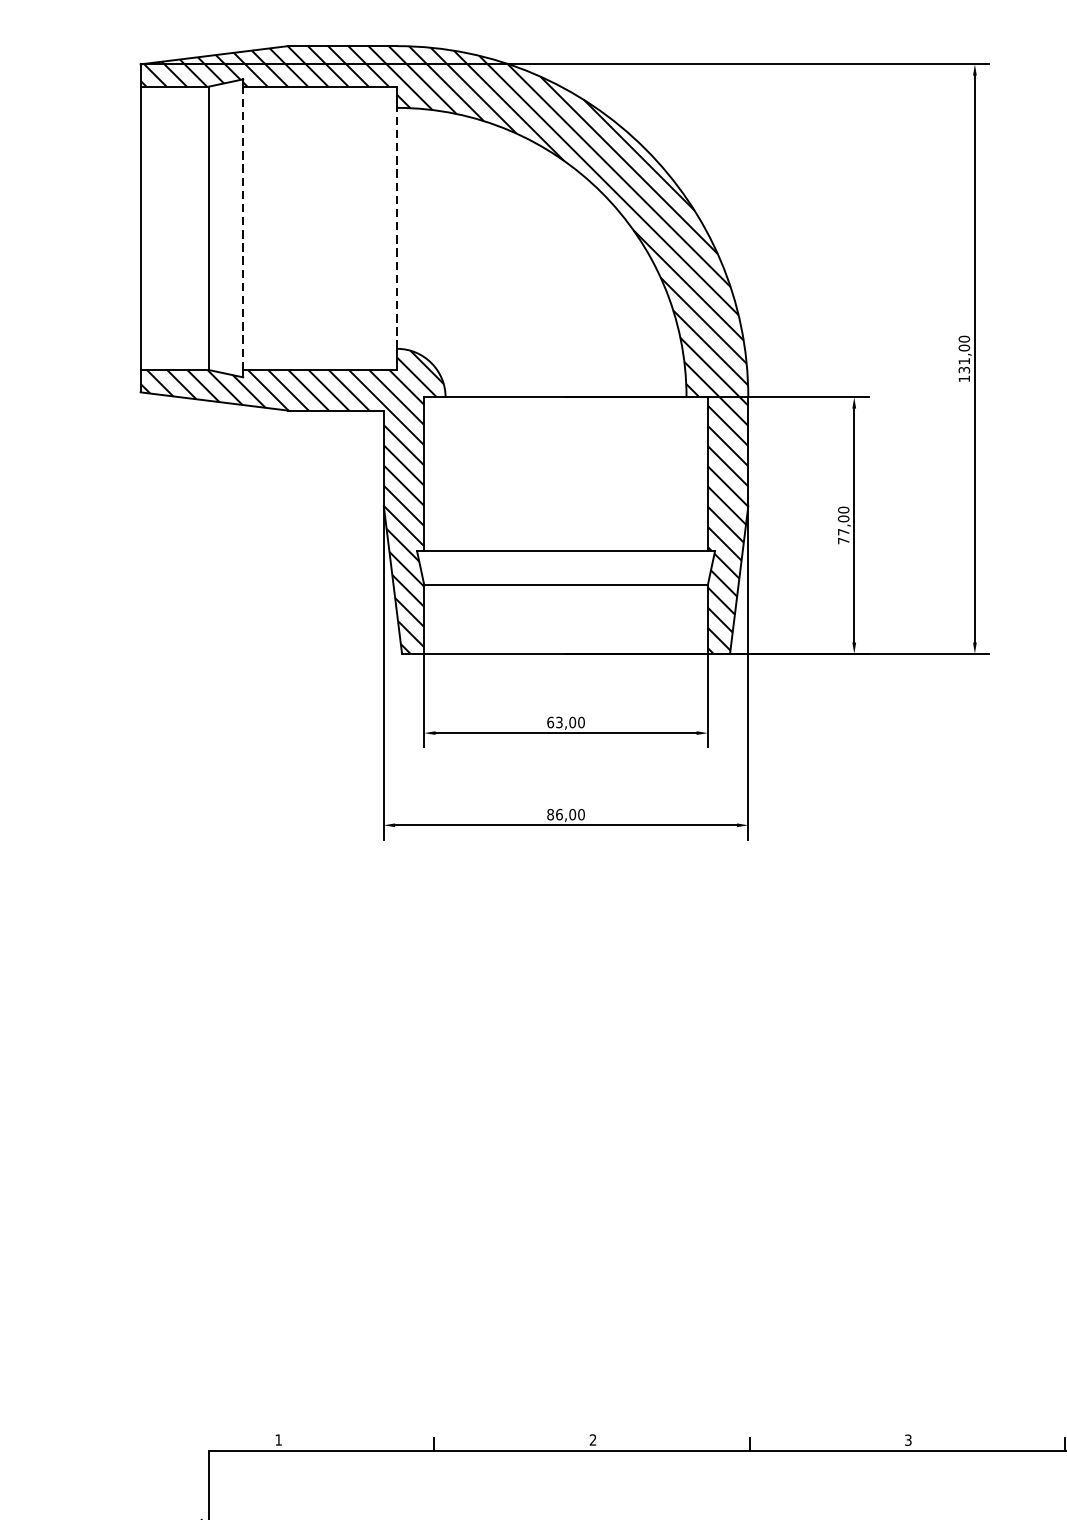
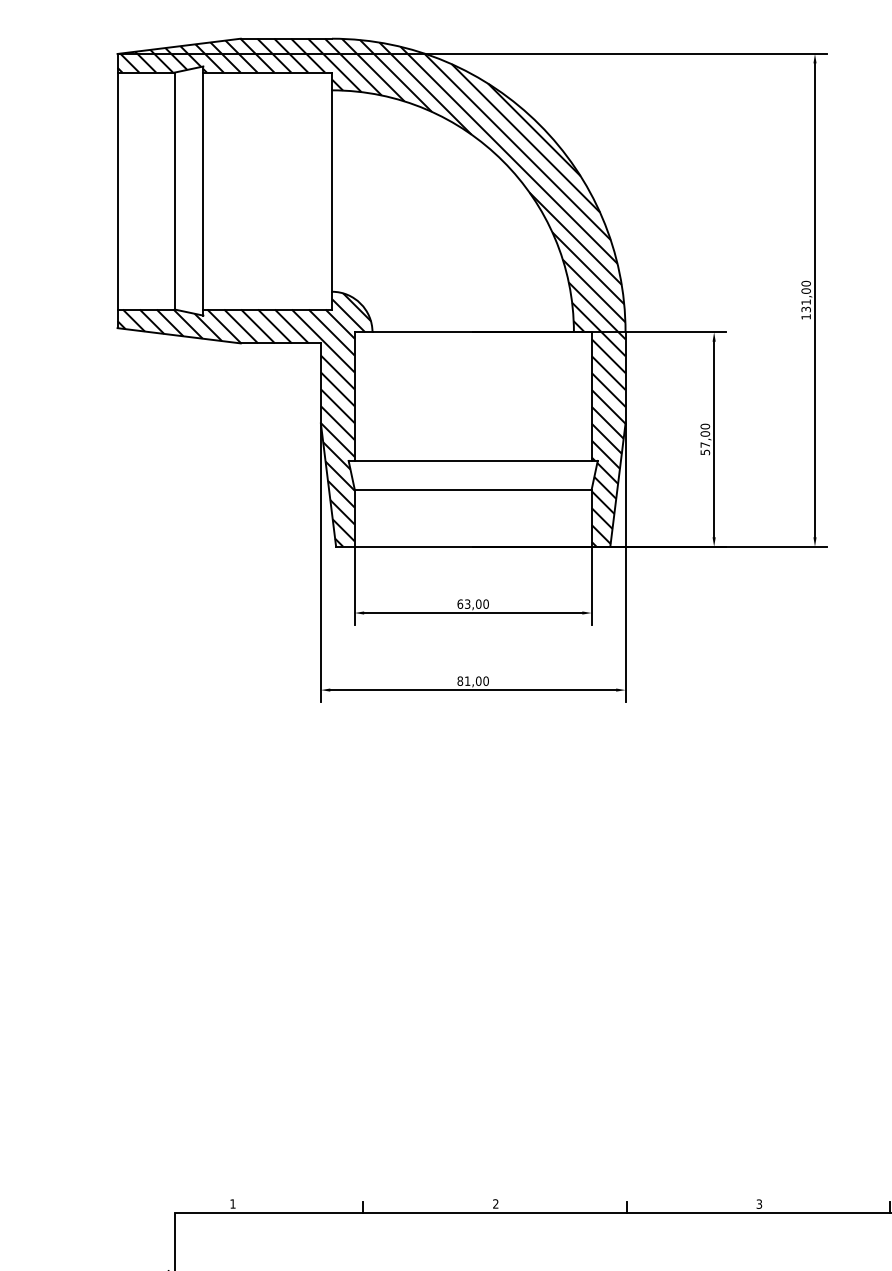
line: (243, 227) -> (203, 190), dashed -> solid
line: (396, 228) -> (331, 191), dashed -> solid
text: (843, 541) -> (705, 452), 77,00 -> 57,00
text: (559, 813) -> (467, 680), 86,00 -> 81,00

